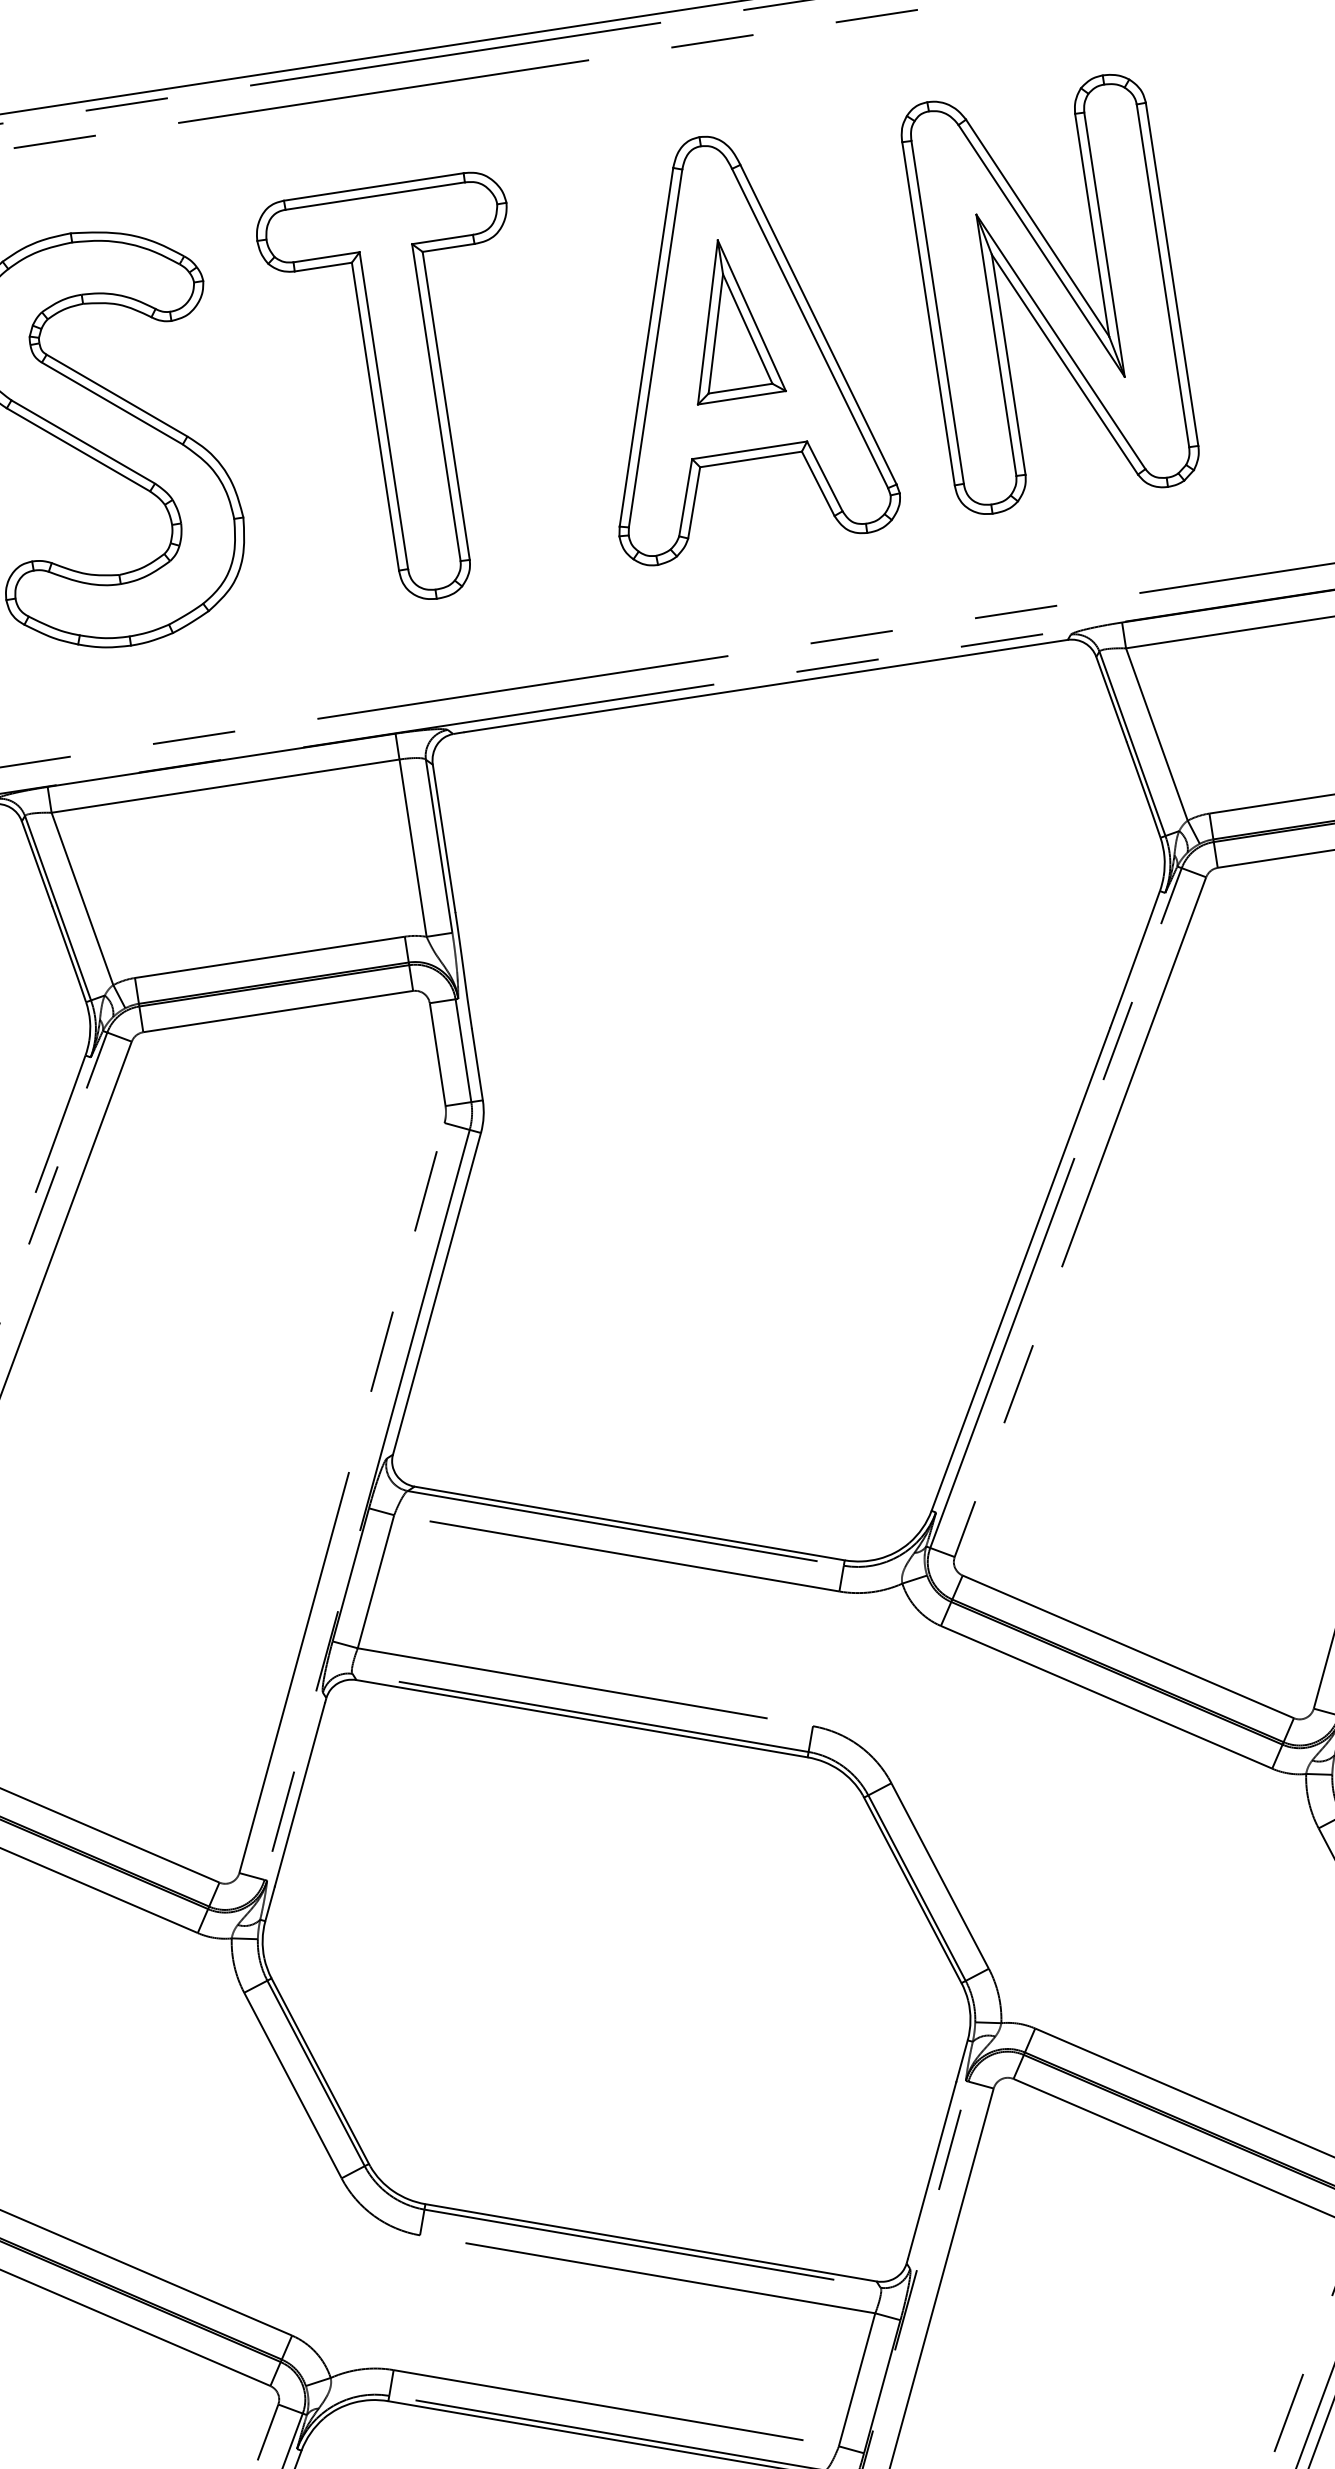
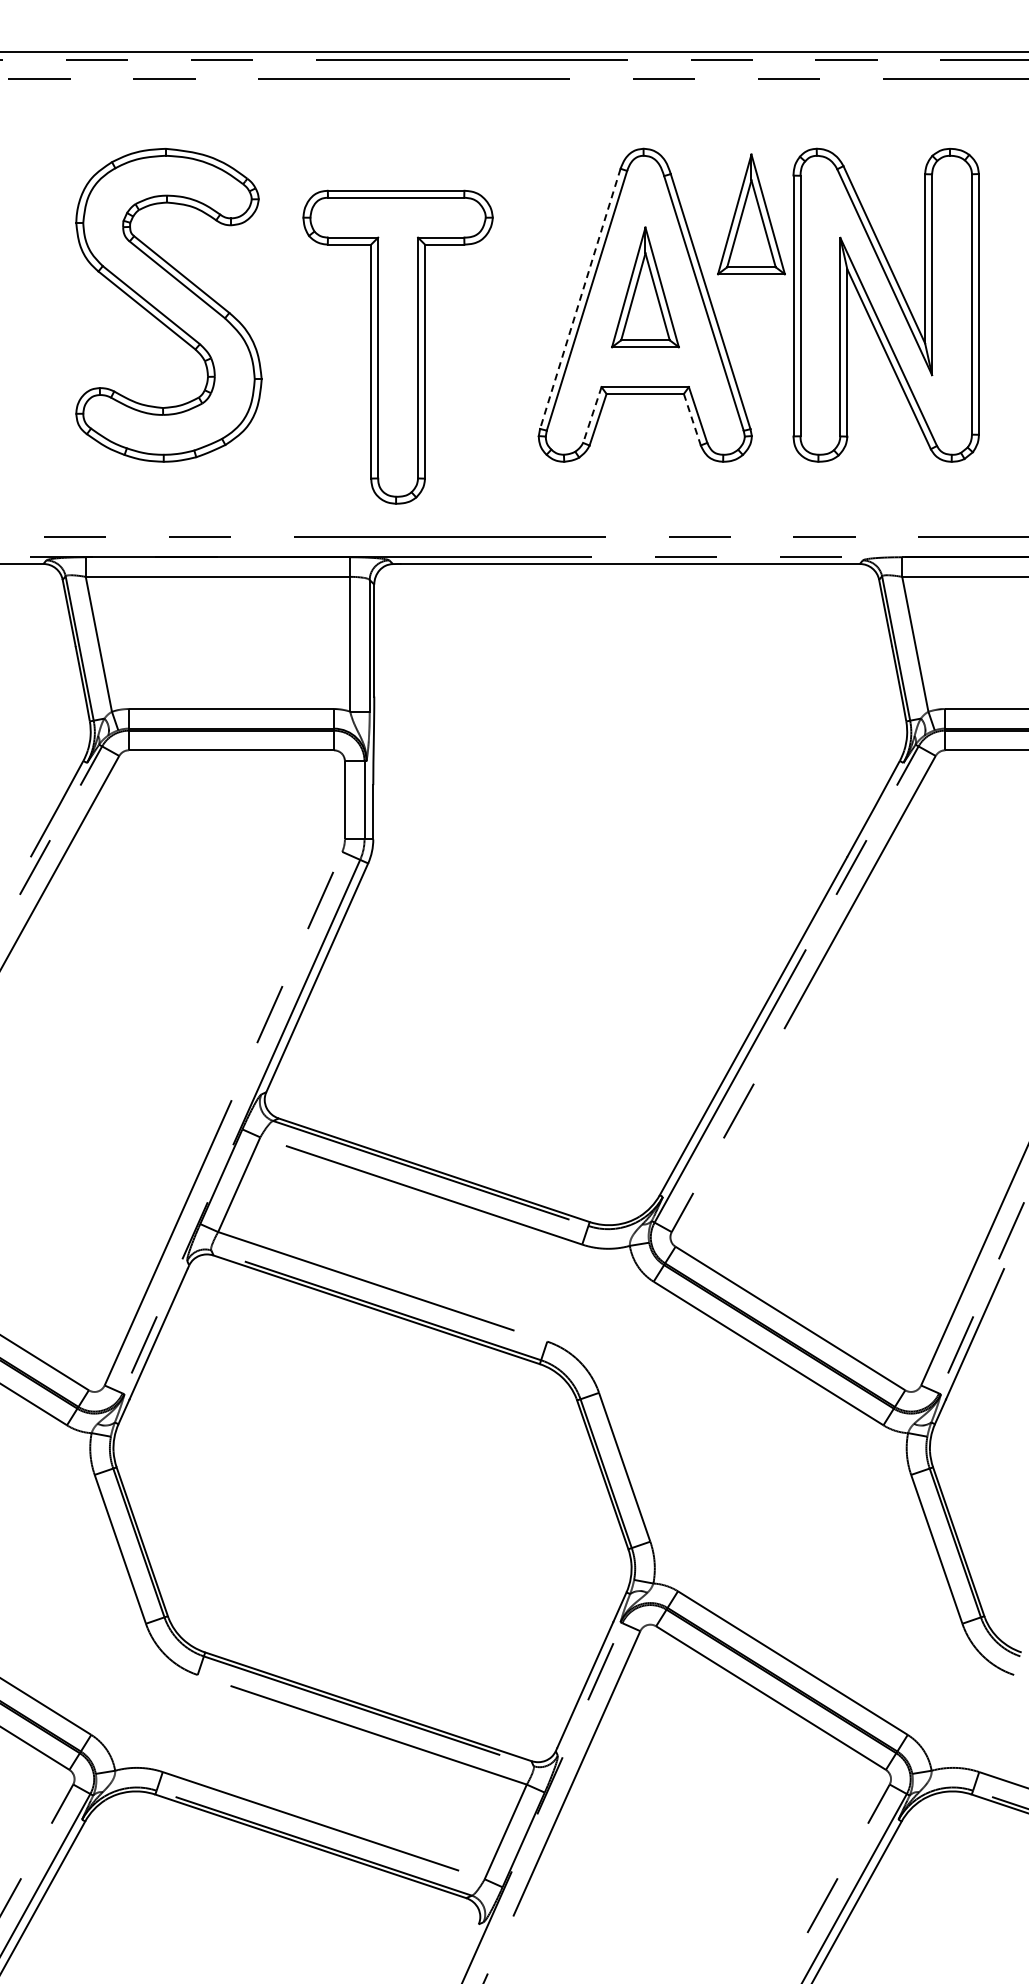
part: (854, 201) -> (751, 214), added
line: (646, 348) -> (580, 299), solid -> dashed
part: (406, 391) -> (397, 346), moved
line: (818, 484) -> (692, 420), solid -> dashed
line: (685, 498) -> (592, 415), solid -> dashed

